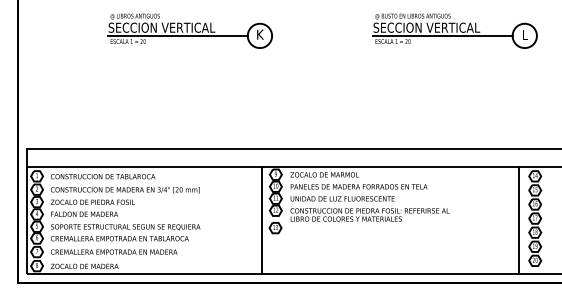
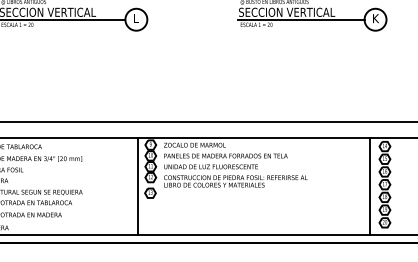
text: (260, 34) -> (136, 18), K -> L
text: (525, 34) -> (376, 18), L -> K

